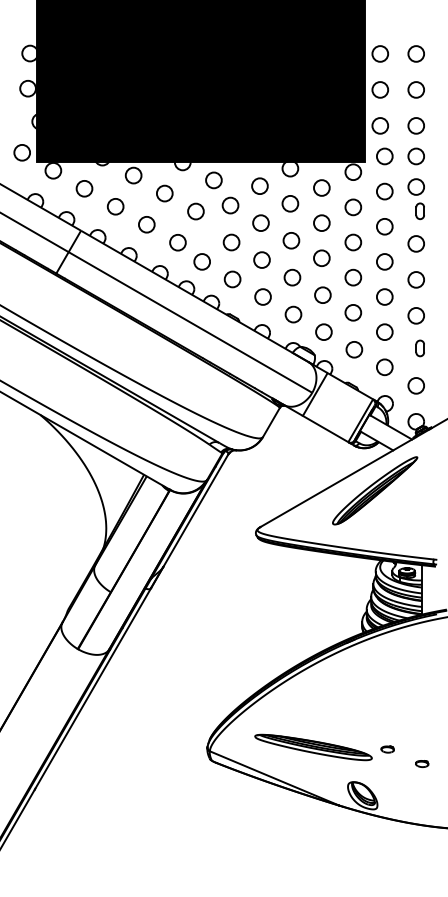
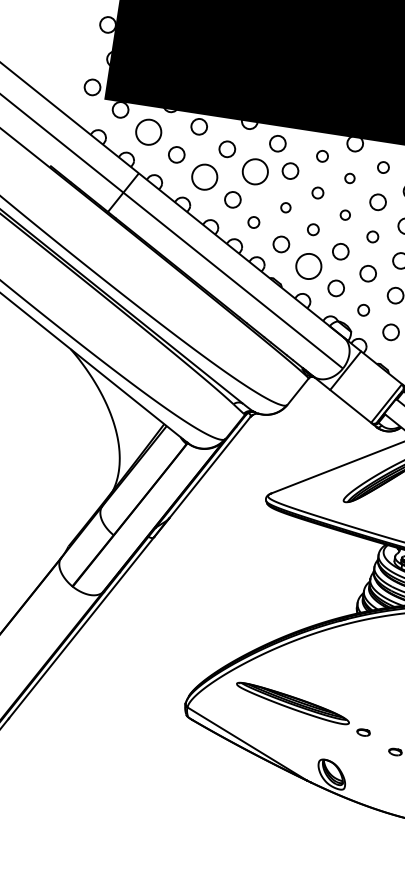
circle: (259, 185) -> (322, 155), size x0.7
circle: (321, 187) -> (383, 167), size x0.7
circle: (84, 188) -> (148, 132), size x1.6
circle: (290, 203) -> (350, 178), size x0.6
circle: (195, 211) -> (254, 171), size x1.6
circle: (260, 222) -> (317, 192), size x0.7
circle: (146, 224) -> (204, 177), size x1.6
circle: (291, 240) -> (345, 214), size x0.6
circle: (231, 242) -> (285, 207), size x0.6
circle: (321, 257) -> (372, 236), size x0.7
circle: (261, 259) -> (312, 229), size x0.7
circle: (201, 261) -> (253, 221), size x0.7
circle: (262, 296) -> (308, 265), size x1.6
circle: (323, 331) -> (363, 309), size x0.7
part: (313, 747) -> (292, 703), moved

